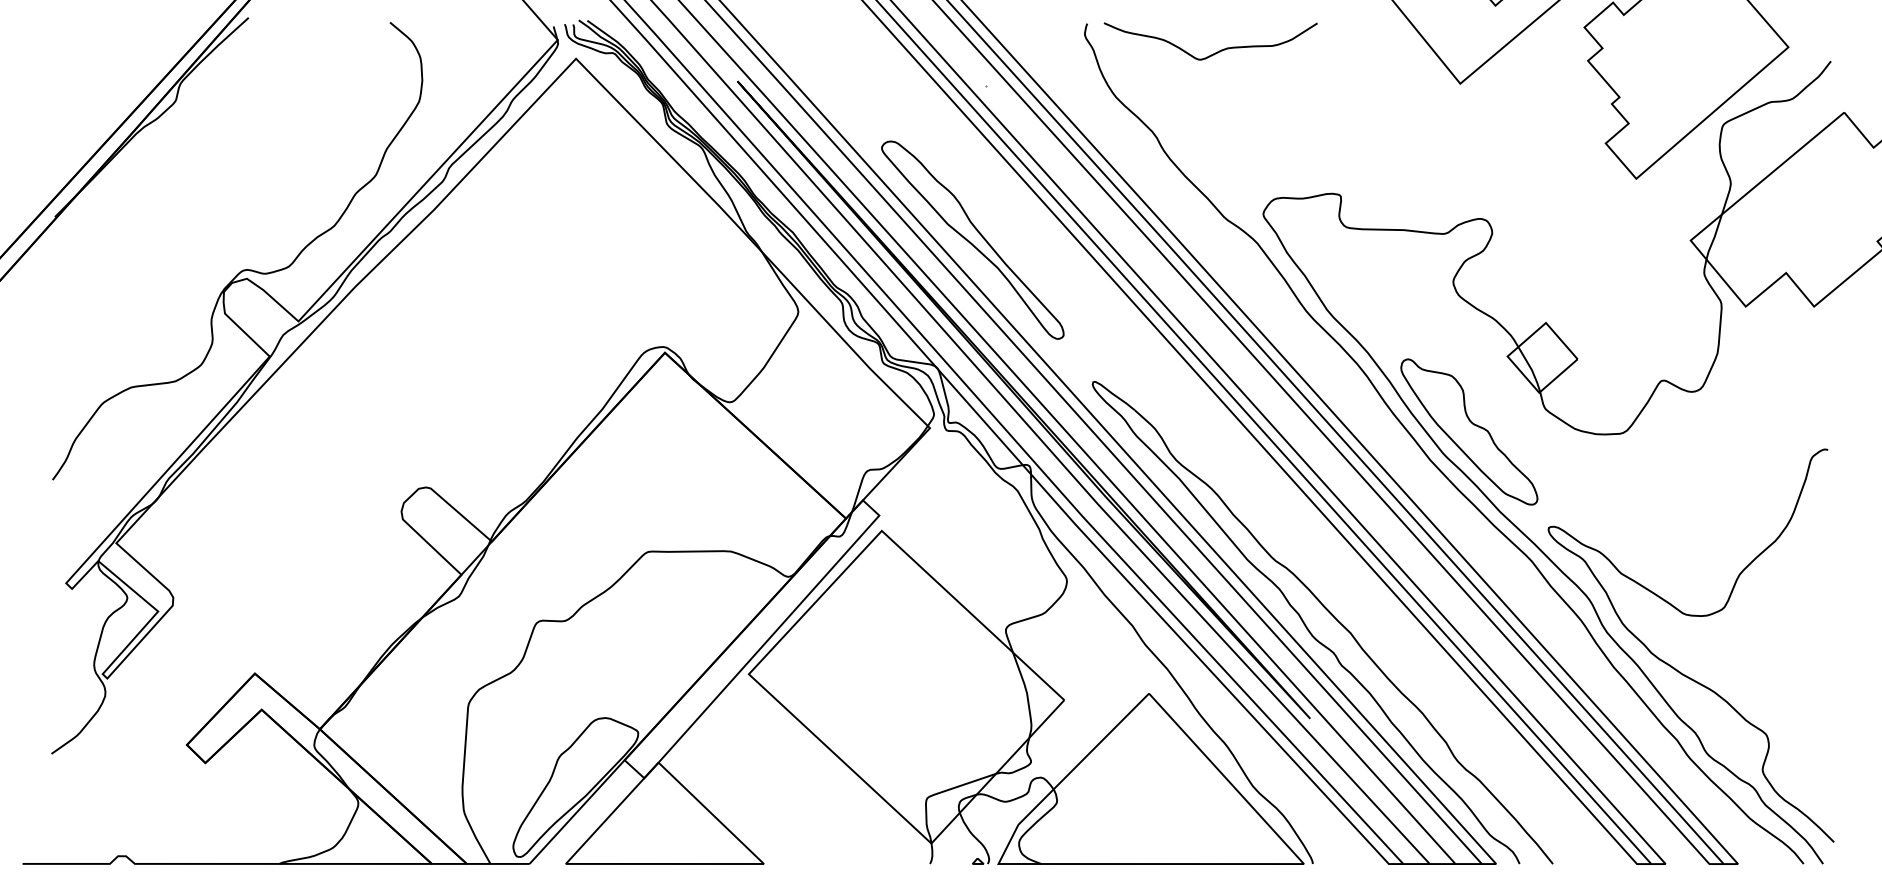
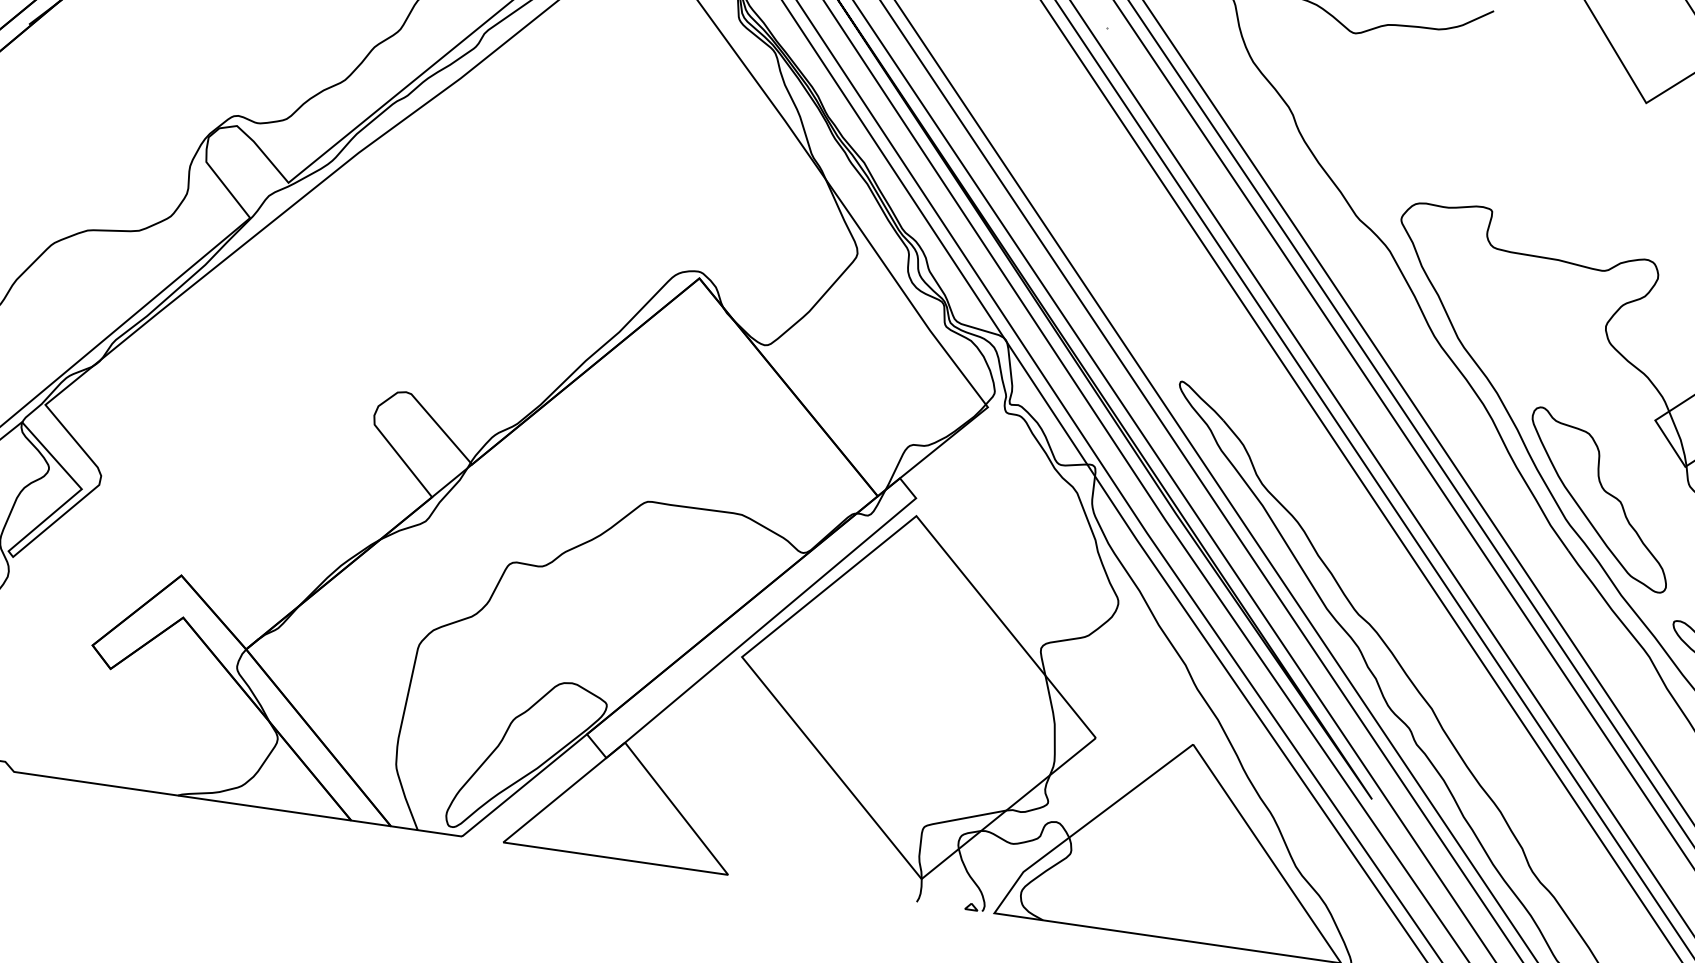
part: (972, 239) -> (1067, 200), removed

